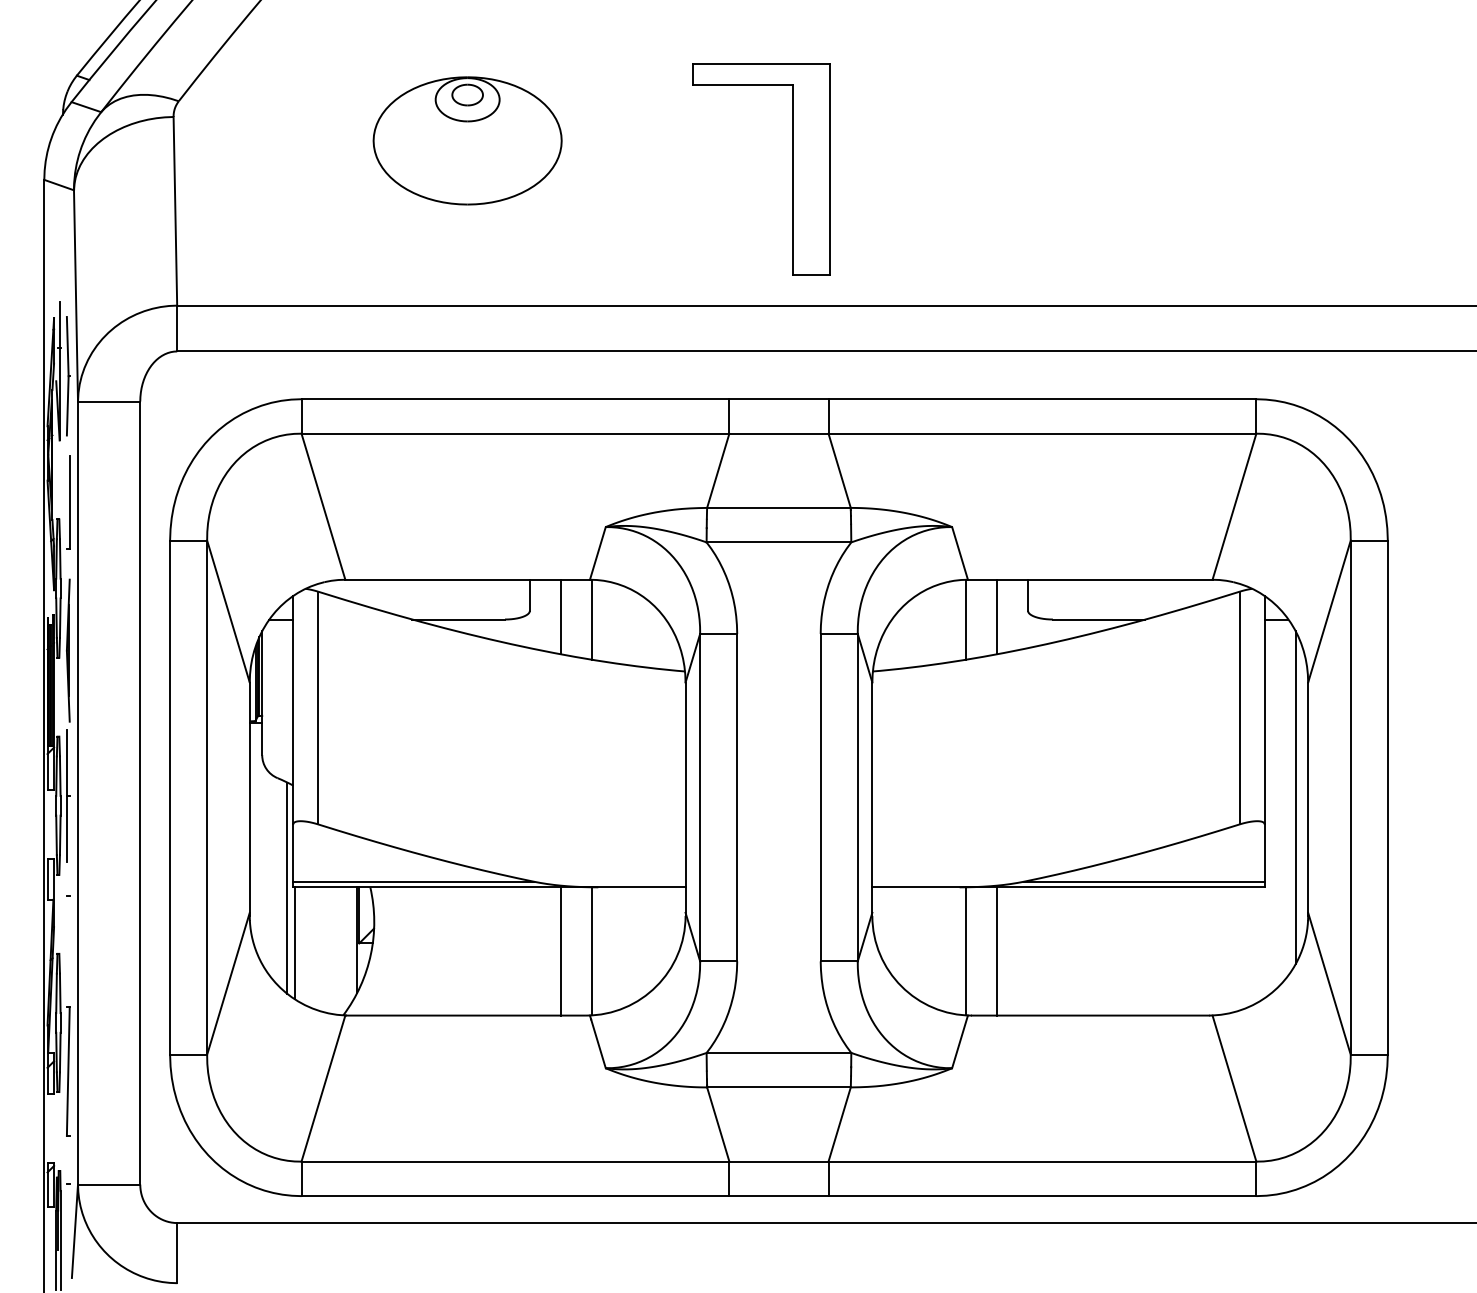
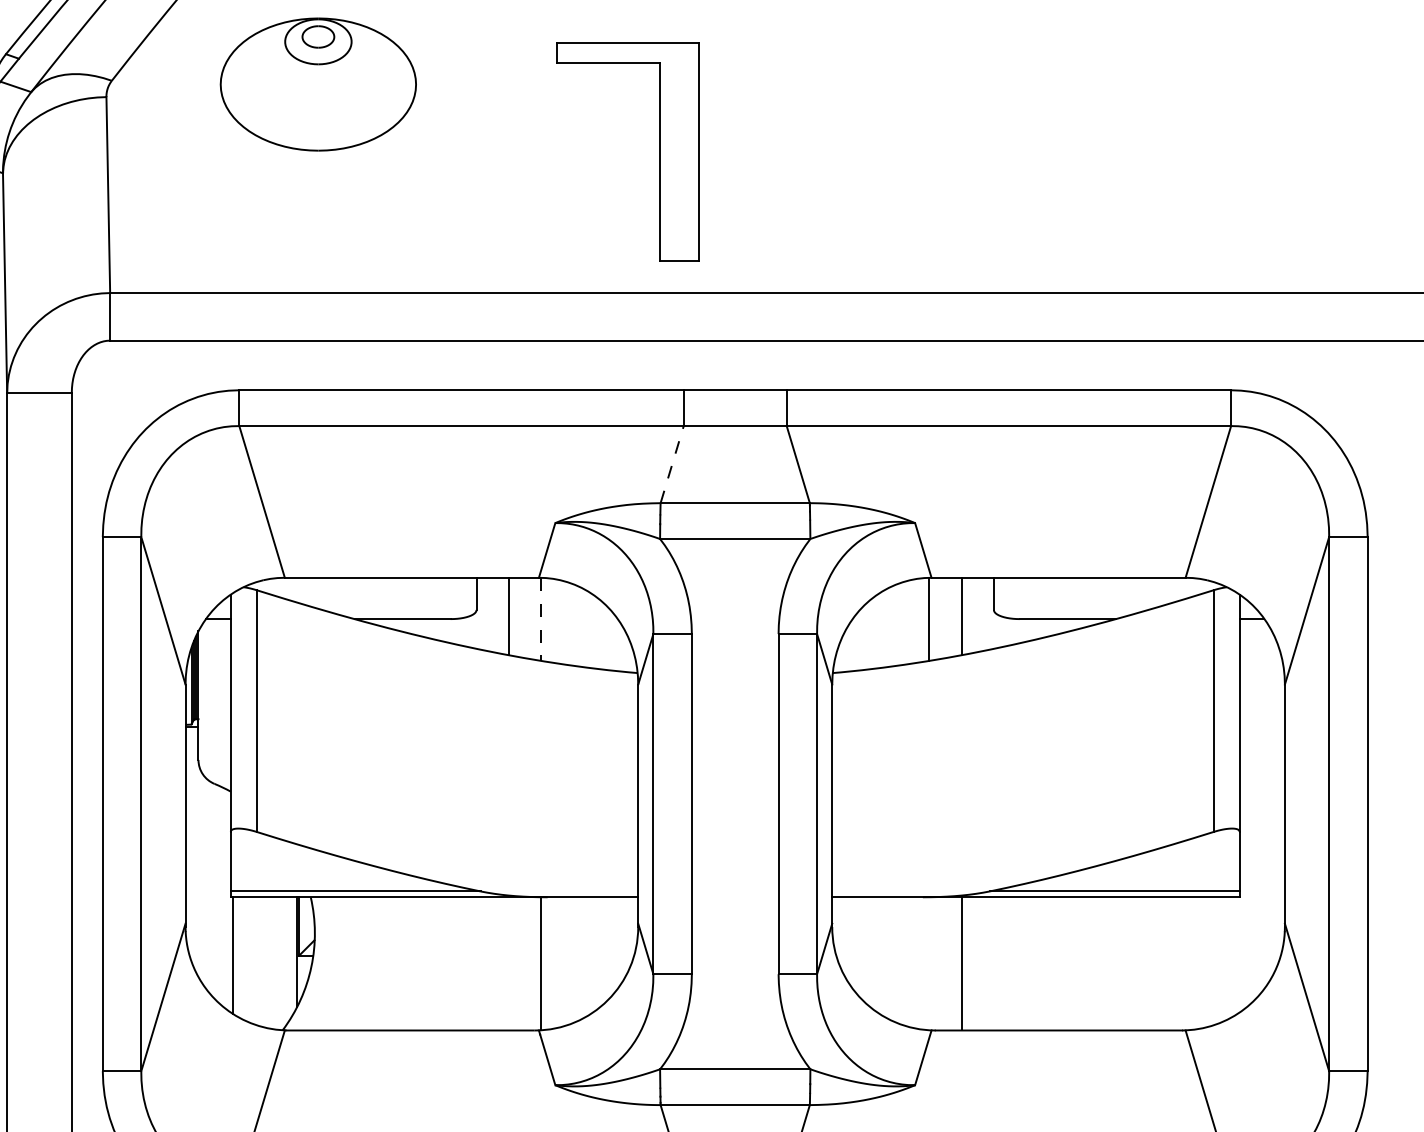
part: (467, 140) -> (318, 84), moved
part: (792, 169) -> (659, 151), moved
line: (718, 470) -> (672, 464), solid -> dashed
line: (592, 619) -> (541, 619), solid -> dashed
line: (1295, 797) -> (1271, 803), removed
line: (287, 887) -> (224, 897), removed
line: (561, 951) -> (509, 963), removed
line: (965, 951) -> (928, 963), removed

